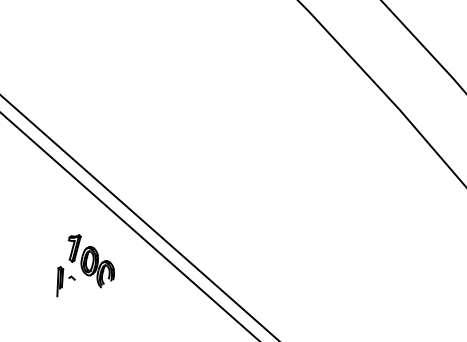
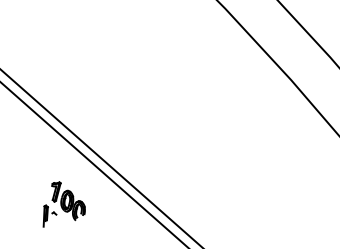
part: (84, 265) -> (63, 204), moved

